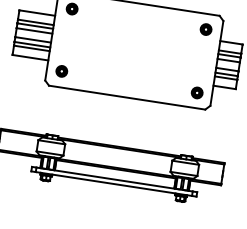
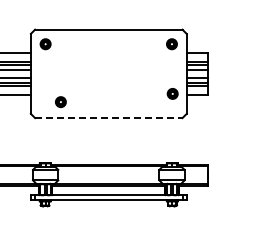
part: (61, 71) -> (60, 102), moved
part: (197, 92) -> (172, 93), moved
line: (126, 98) -> (108, 118), solid -> dashed

